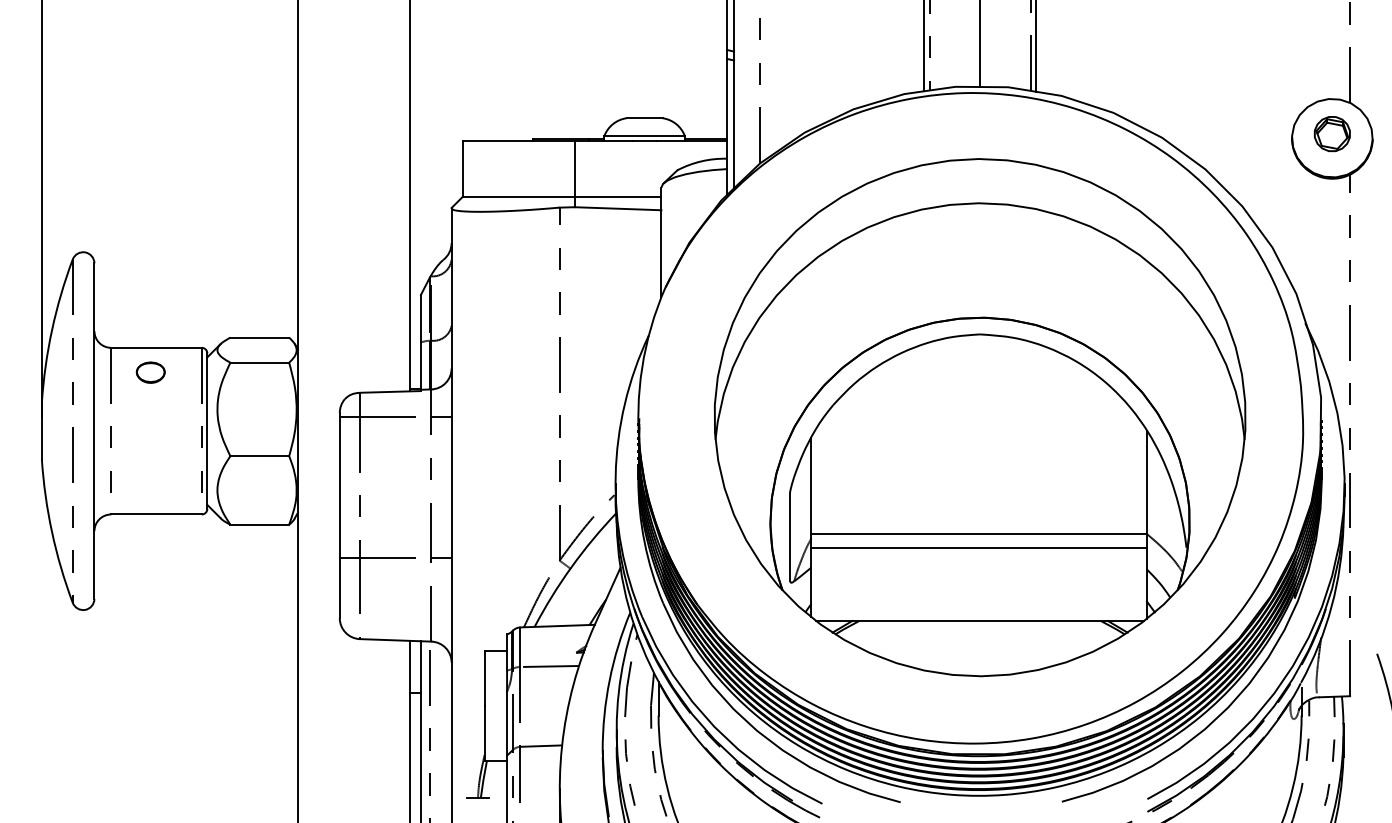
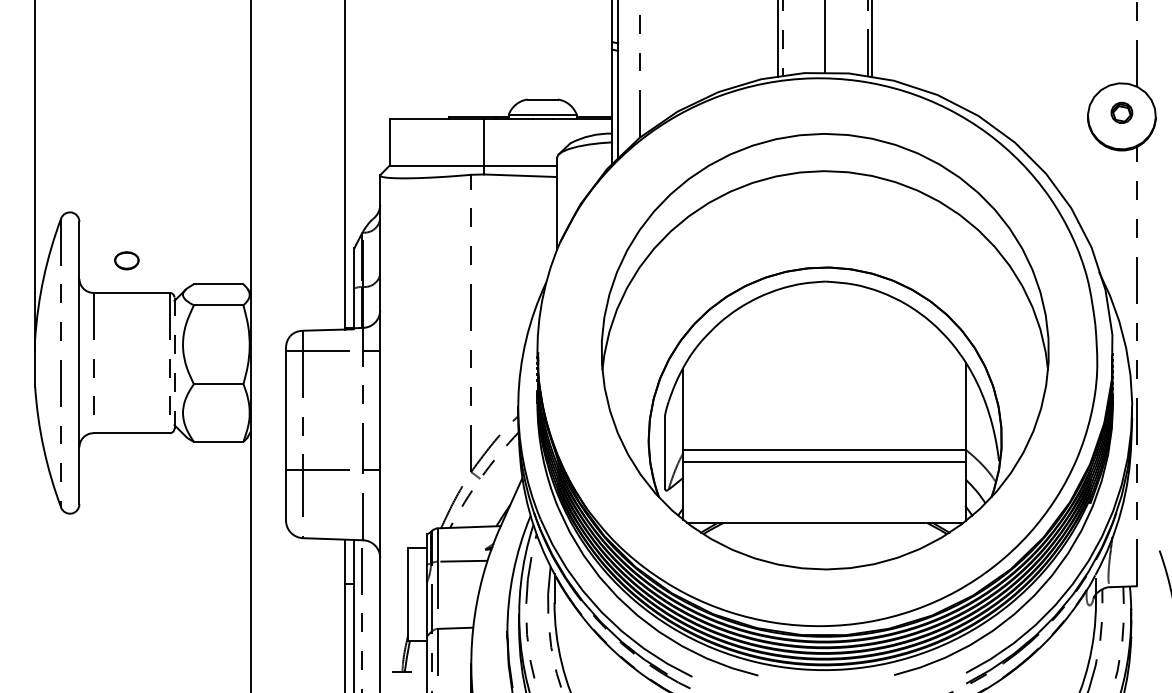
part: (1331, 133) -> (1121, 112), size x0.7
part: (150, 372) -> (126, 260), moved
line: (207, 431) -> (174, 363), solid -> dashed
arc: (571, 567) -> (481, 477), solid -> dashed

